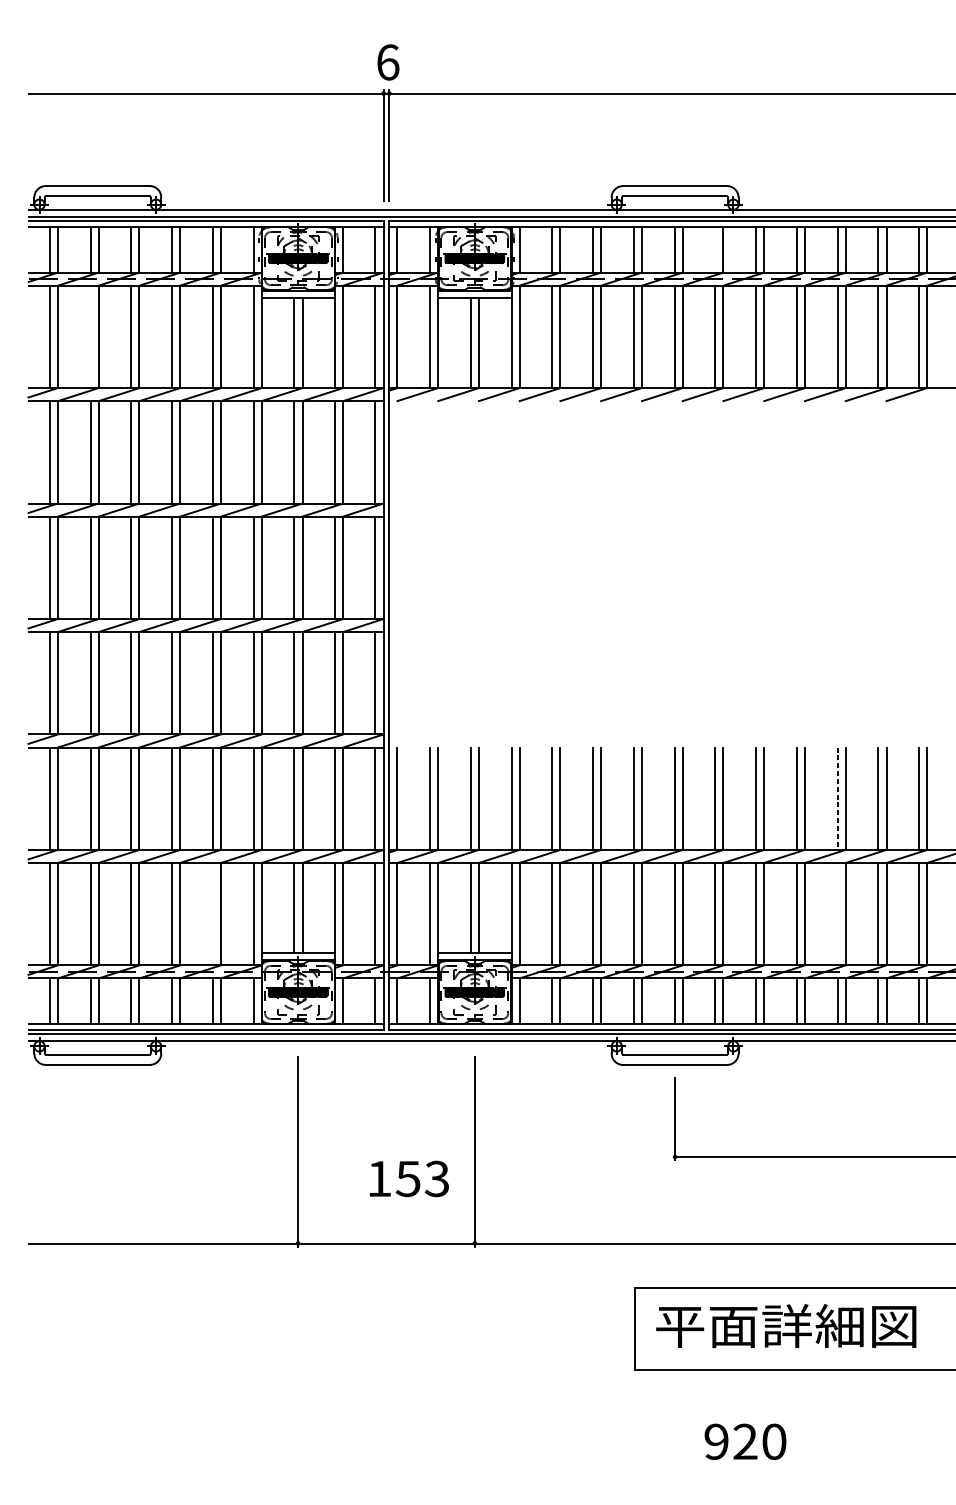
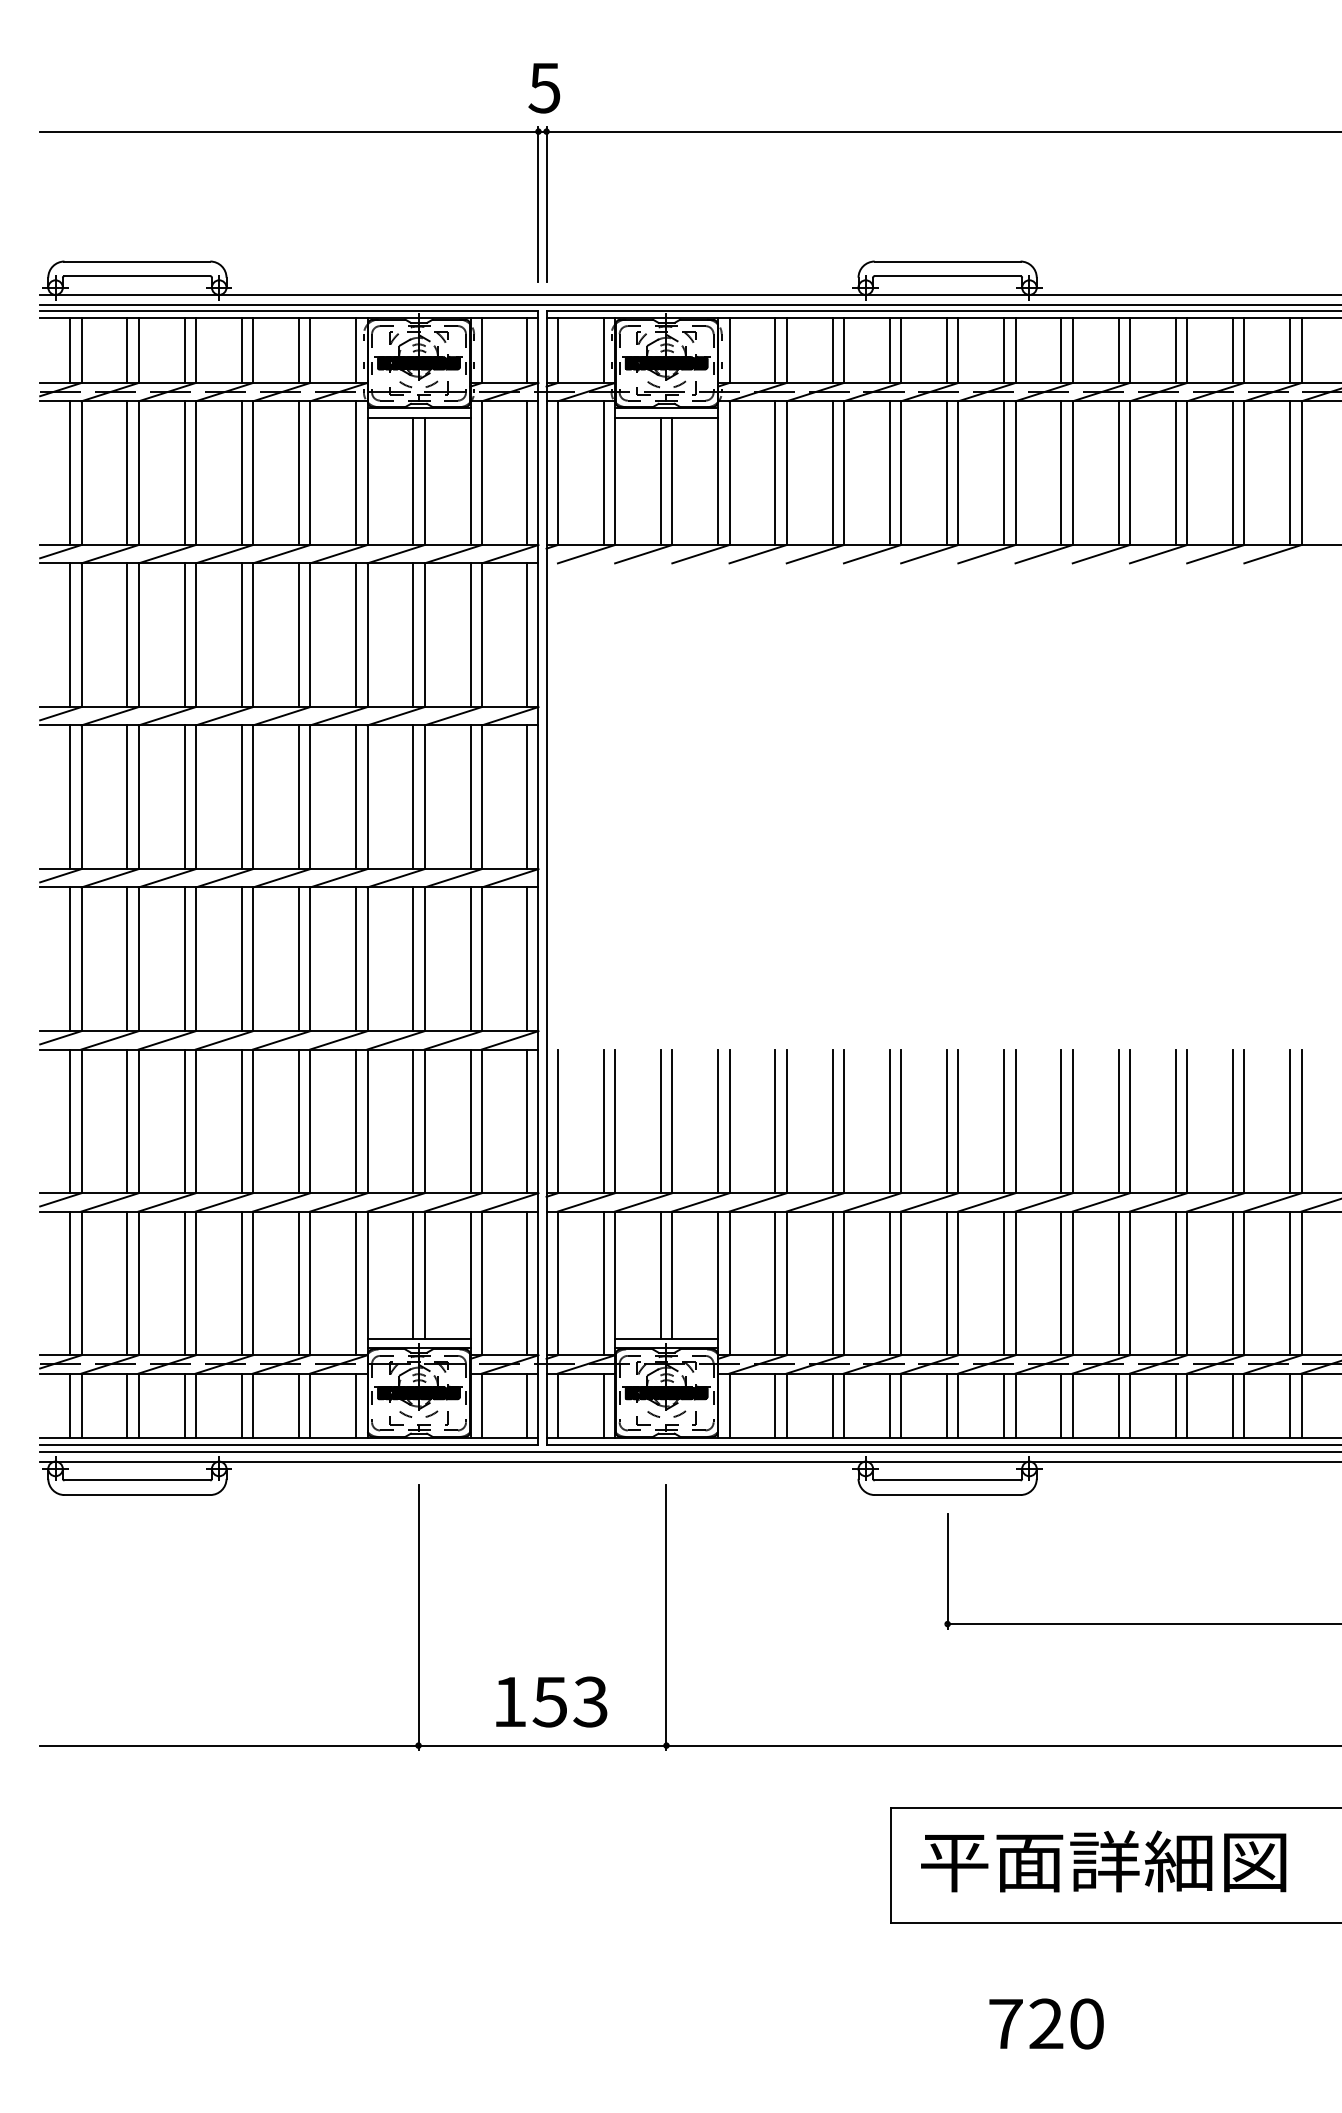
text: (387, 62) -> (544, 87), 6 -> 5
line: (715, 249) -> (1004, 350), added
line: (90, 337) -> (127, 473), added
line: (837, 798) -> (1175, 1121), dashed -> solid
line: (212, 914) -> (298, 1283), added
line: (837, 914) -> (1175, 1283), added
text: (409, 1178) -> (551, 1701), moved
text: (716, 1441) -> (1005, 2023), 920 -> 720

